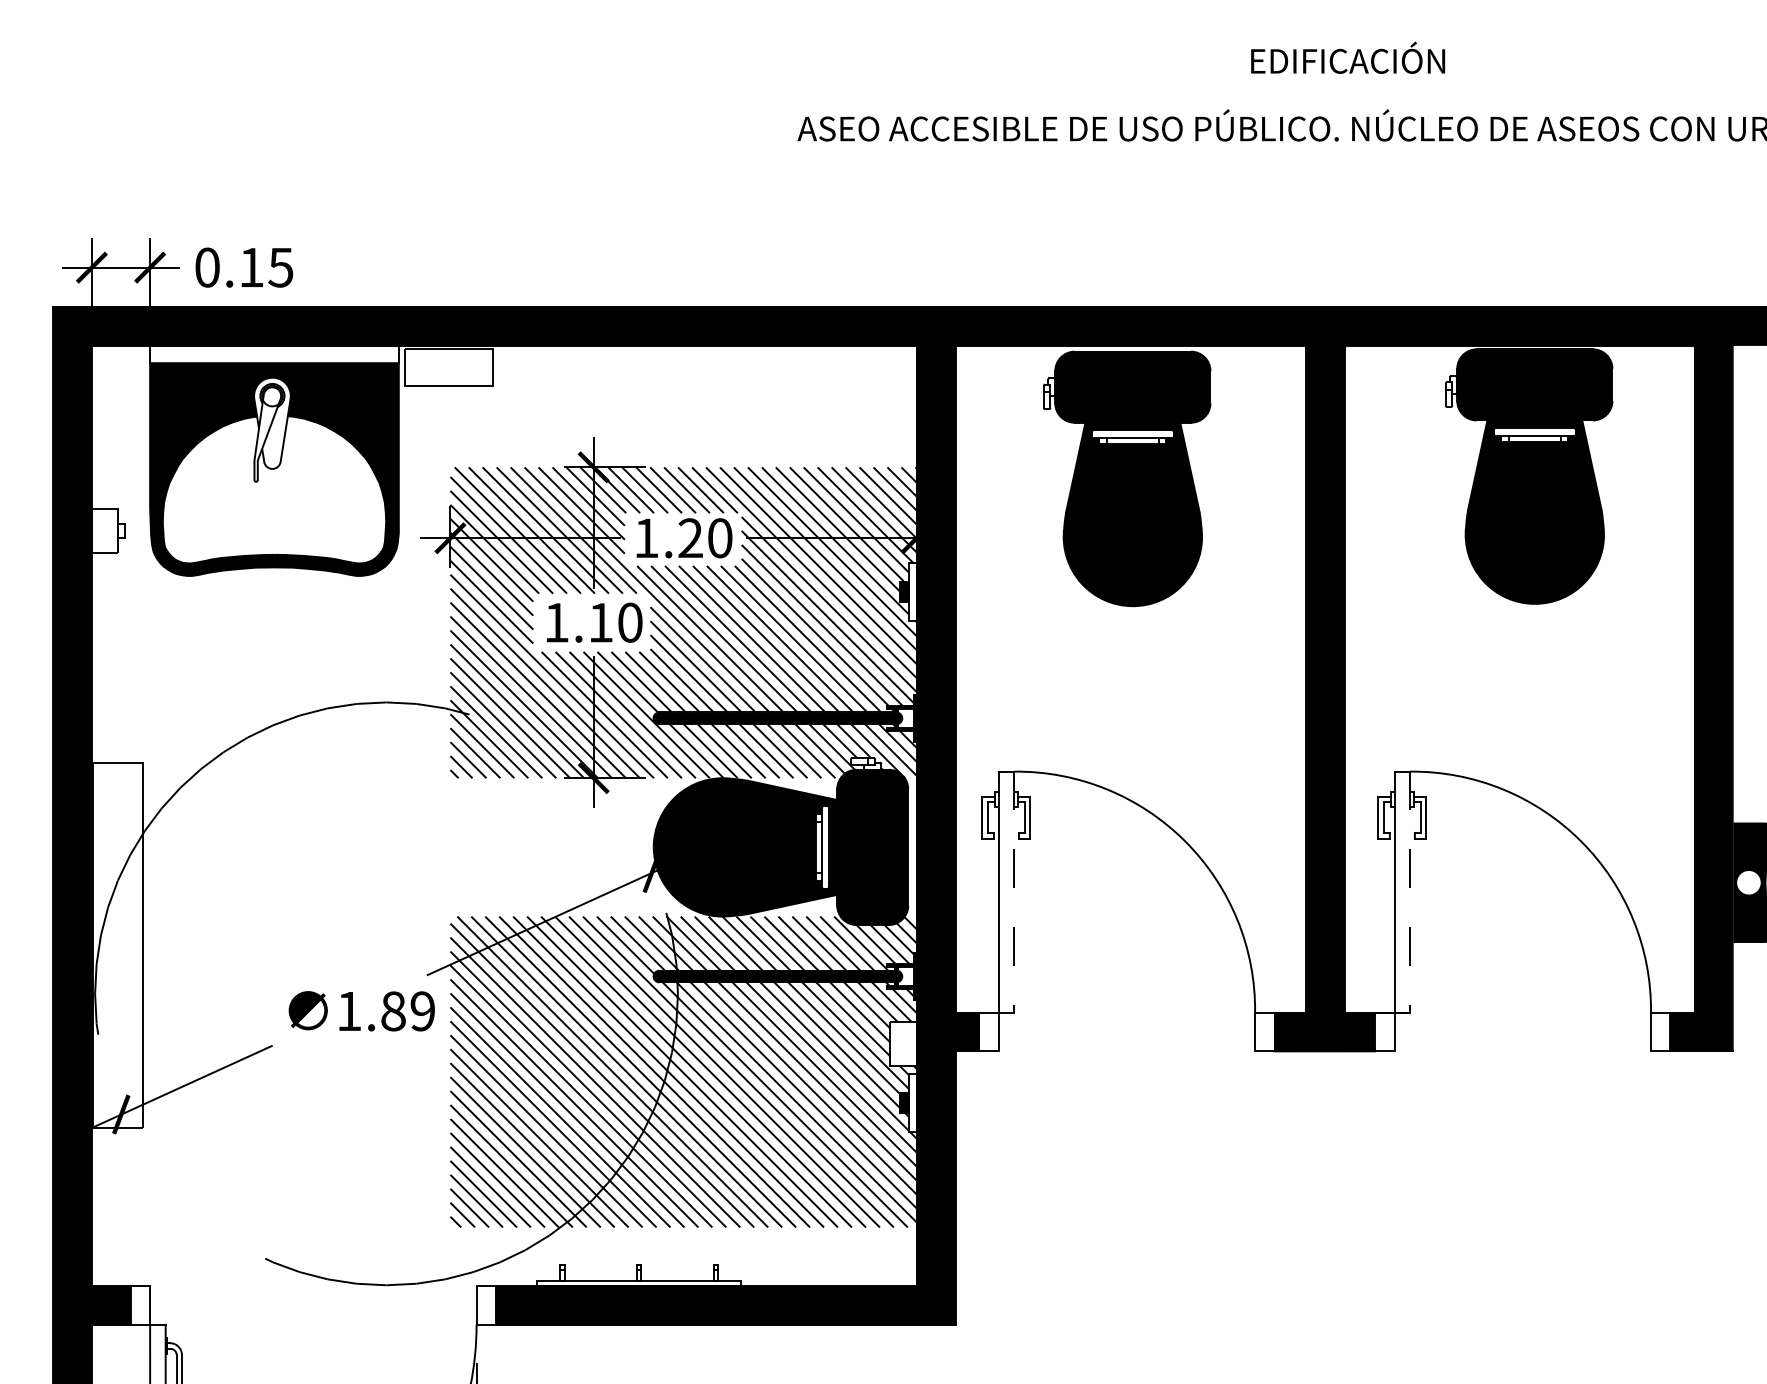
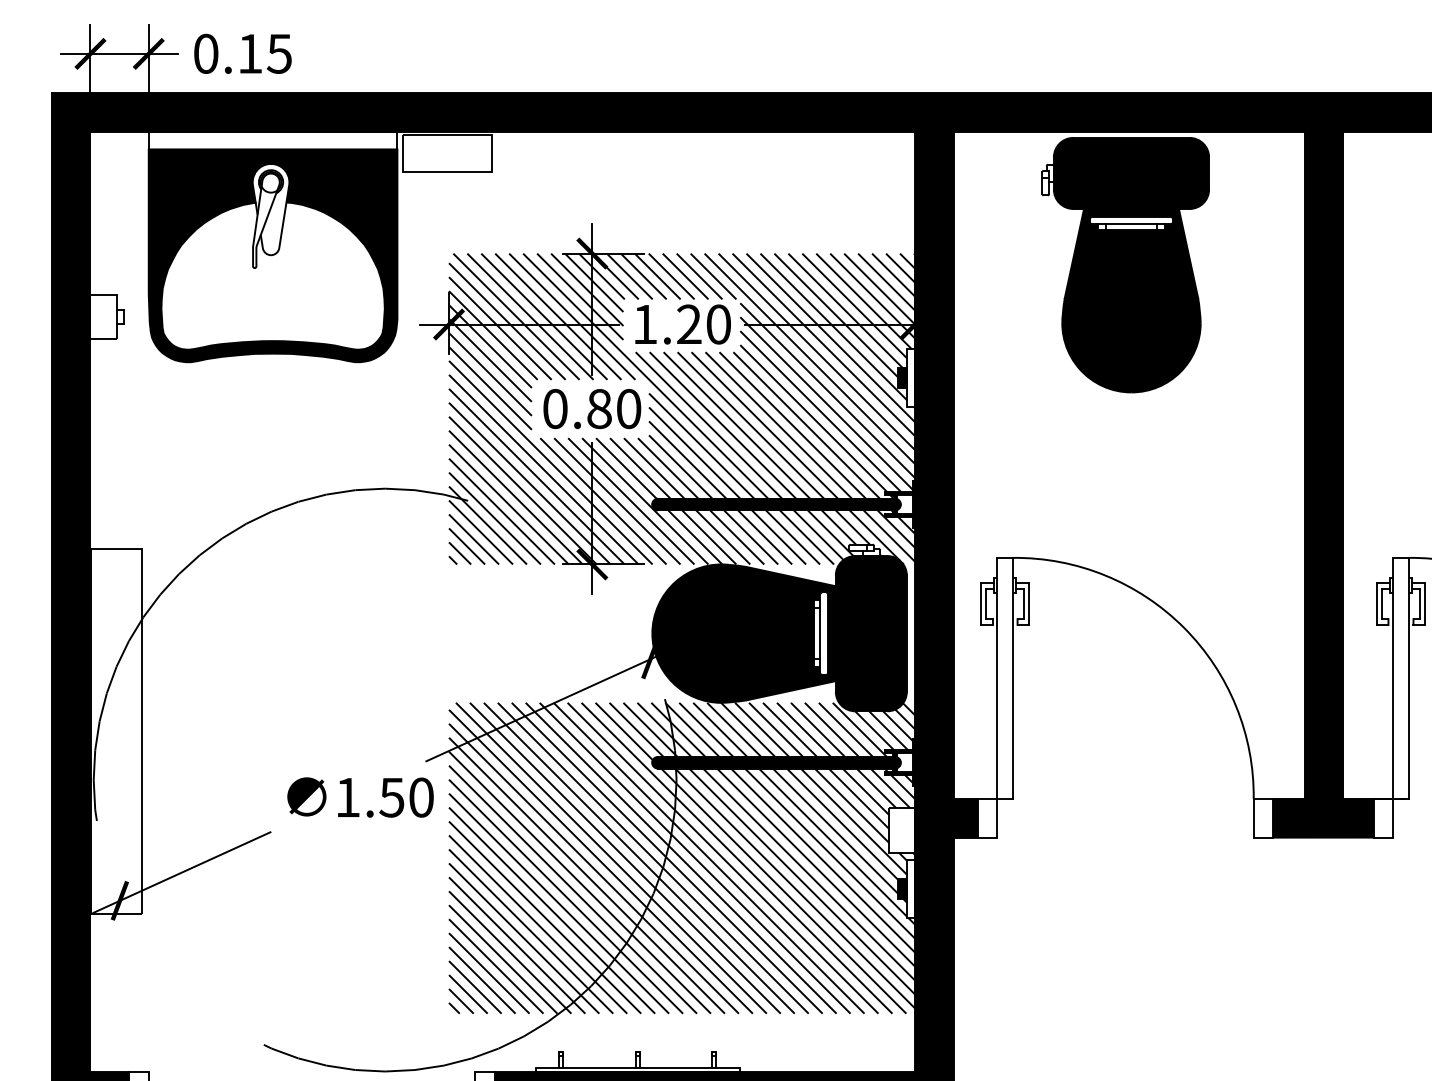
text: (578, 622) -> (577, 408), 1.10 -> 0.80
line: (1014, 892) -> (1013, 678), dashed -> solid
line: (1410, 892) -> (1409, 678), dashed -> solid
text: (407, 1011) -> (406, 797), 1.89 -> 1.50

